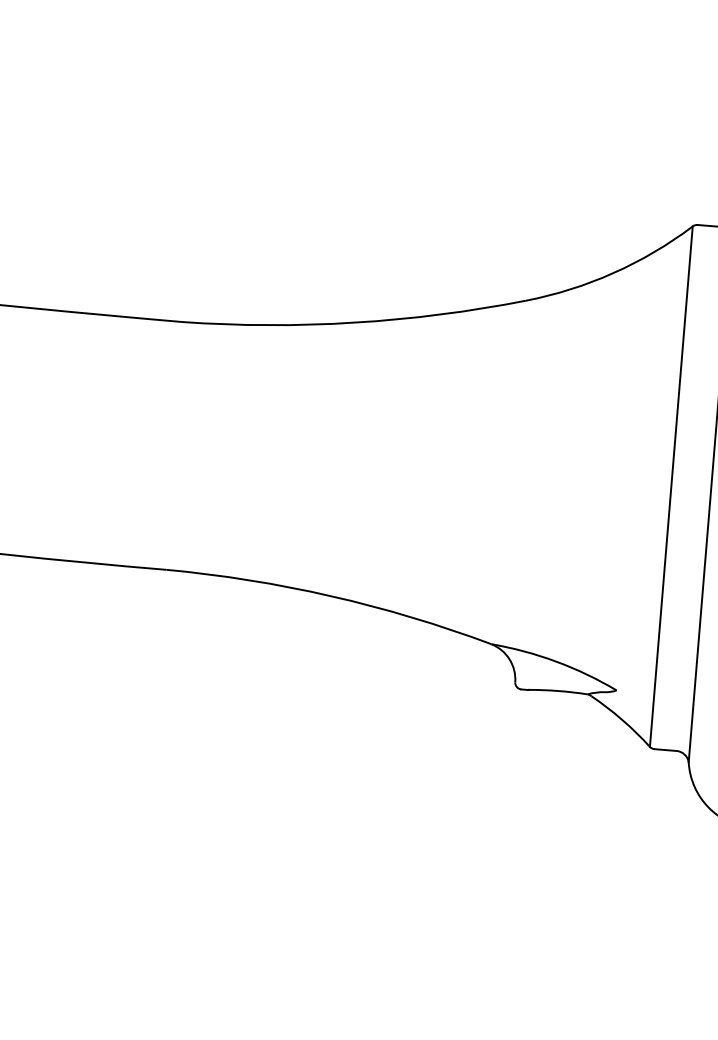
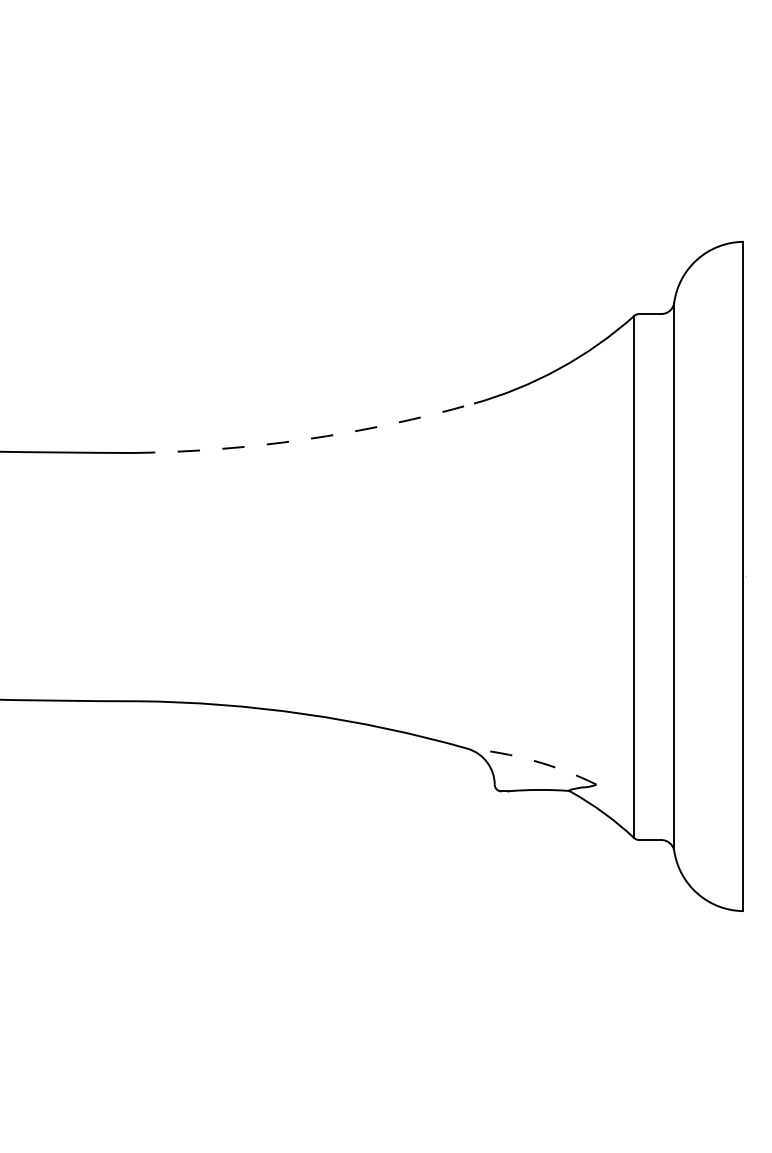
arc: (354, 322) -> (305, 439), solid -> dashed
arc: (555, 661) -> (533, 760), solid -> dashed

